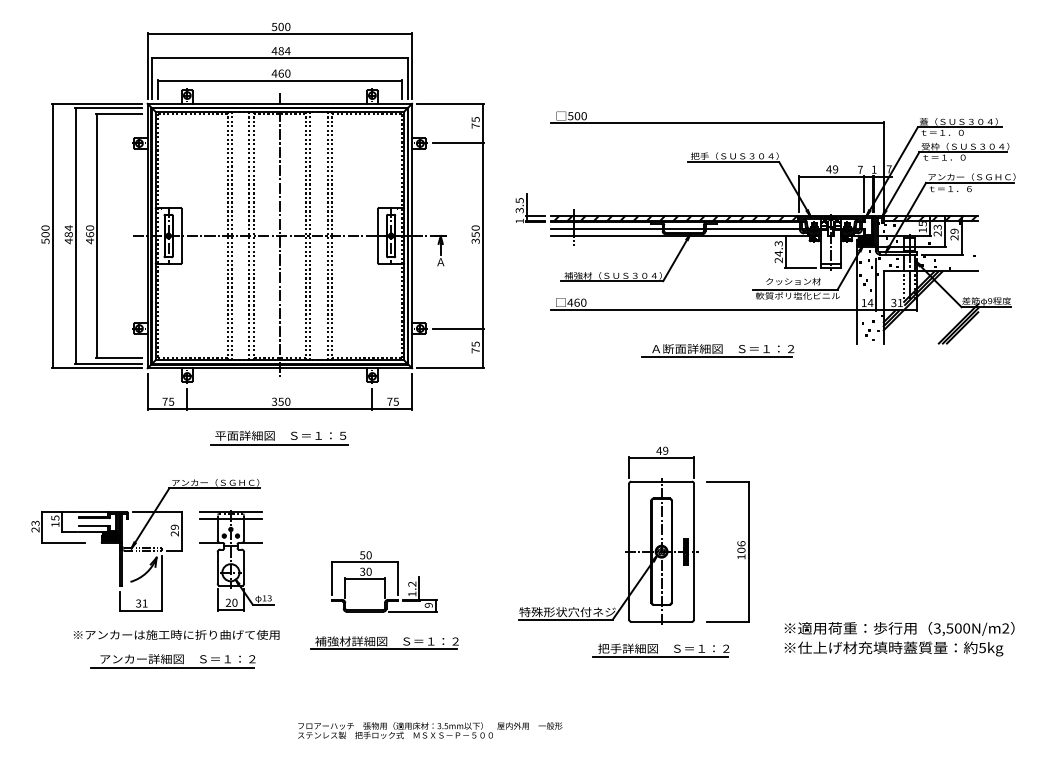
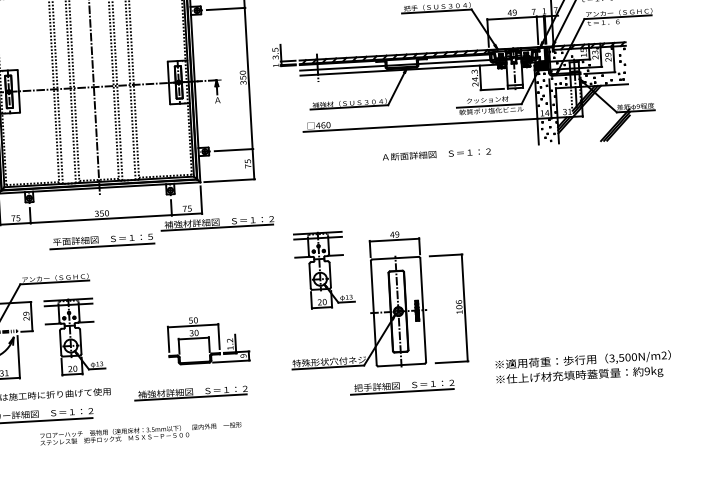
line: (716, 357) -> (432, 161), removed
part: (431, 422) -> (217, 222), added
part: (567, 491) -> (324, 269), added
part: (384, 581) -> (208, 339), moved
text: (982, 647) -> (647, 370), 5kg -> 9kg
text: (430, 730) -> (141, 433), moved

